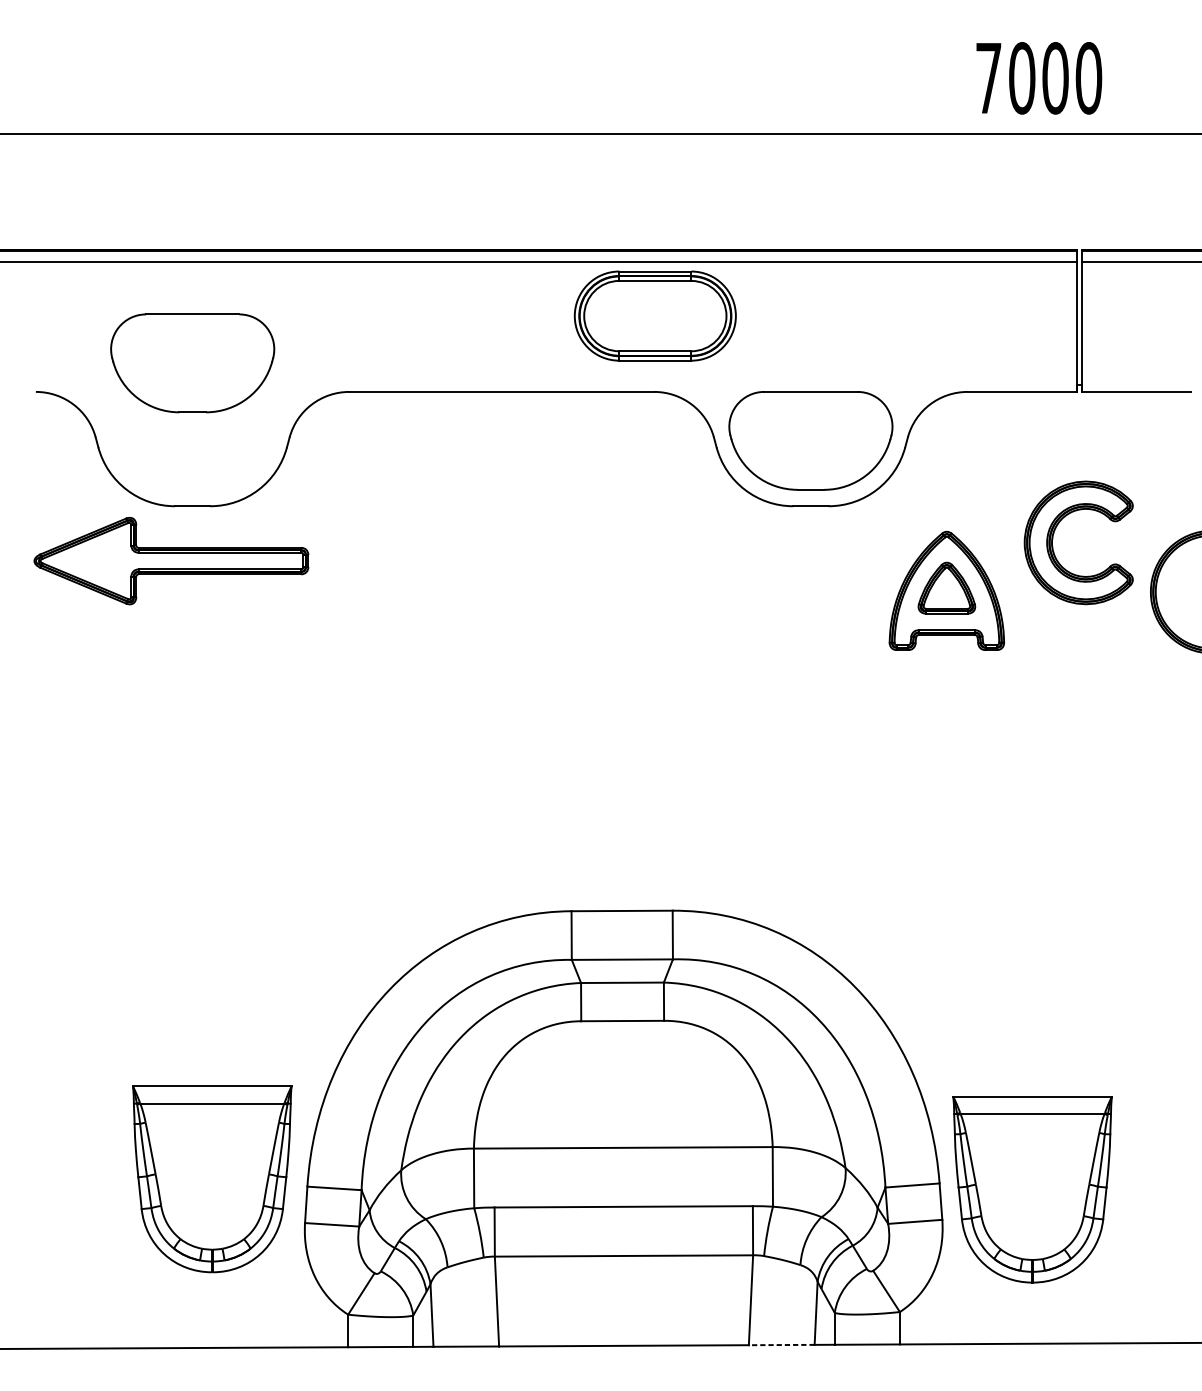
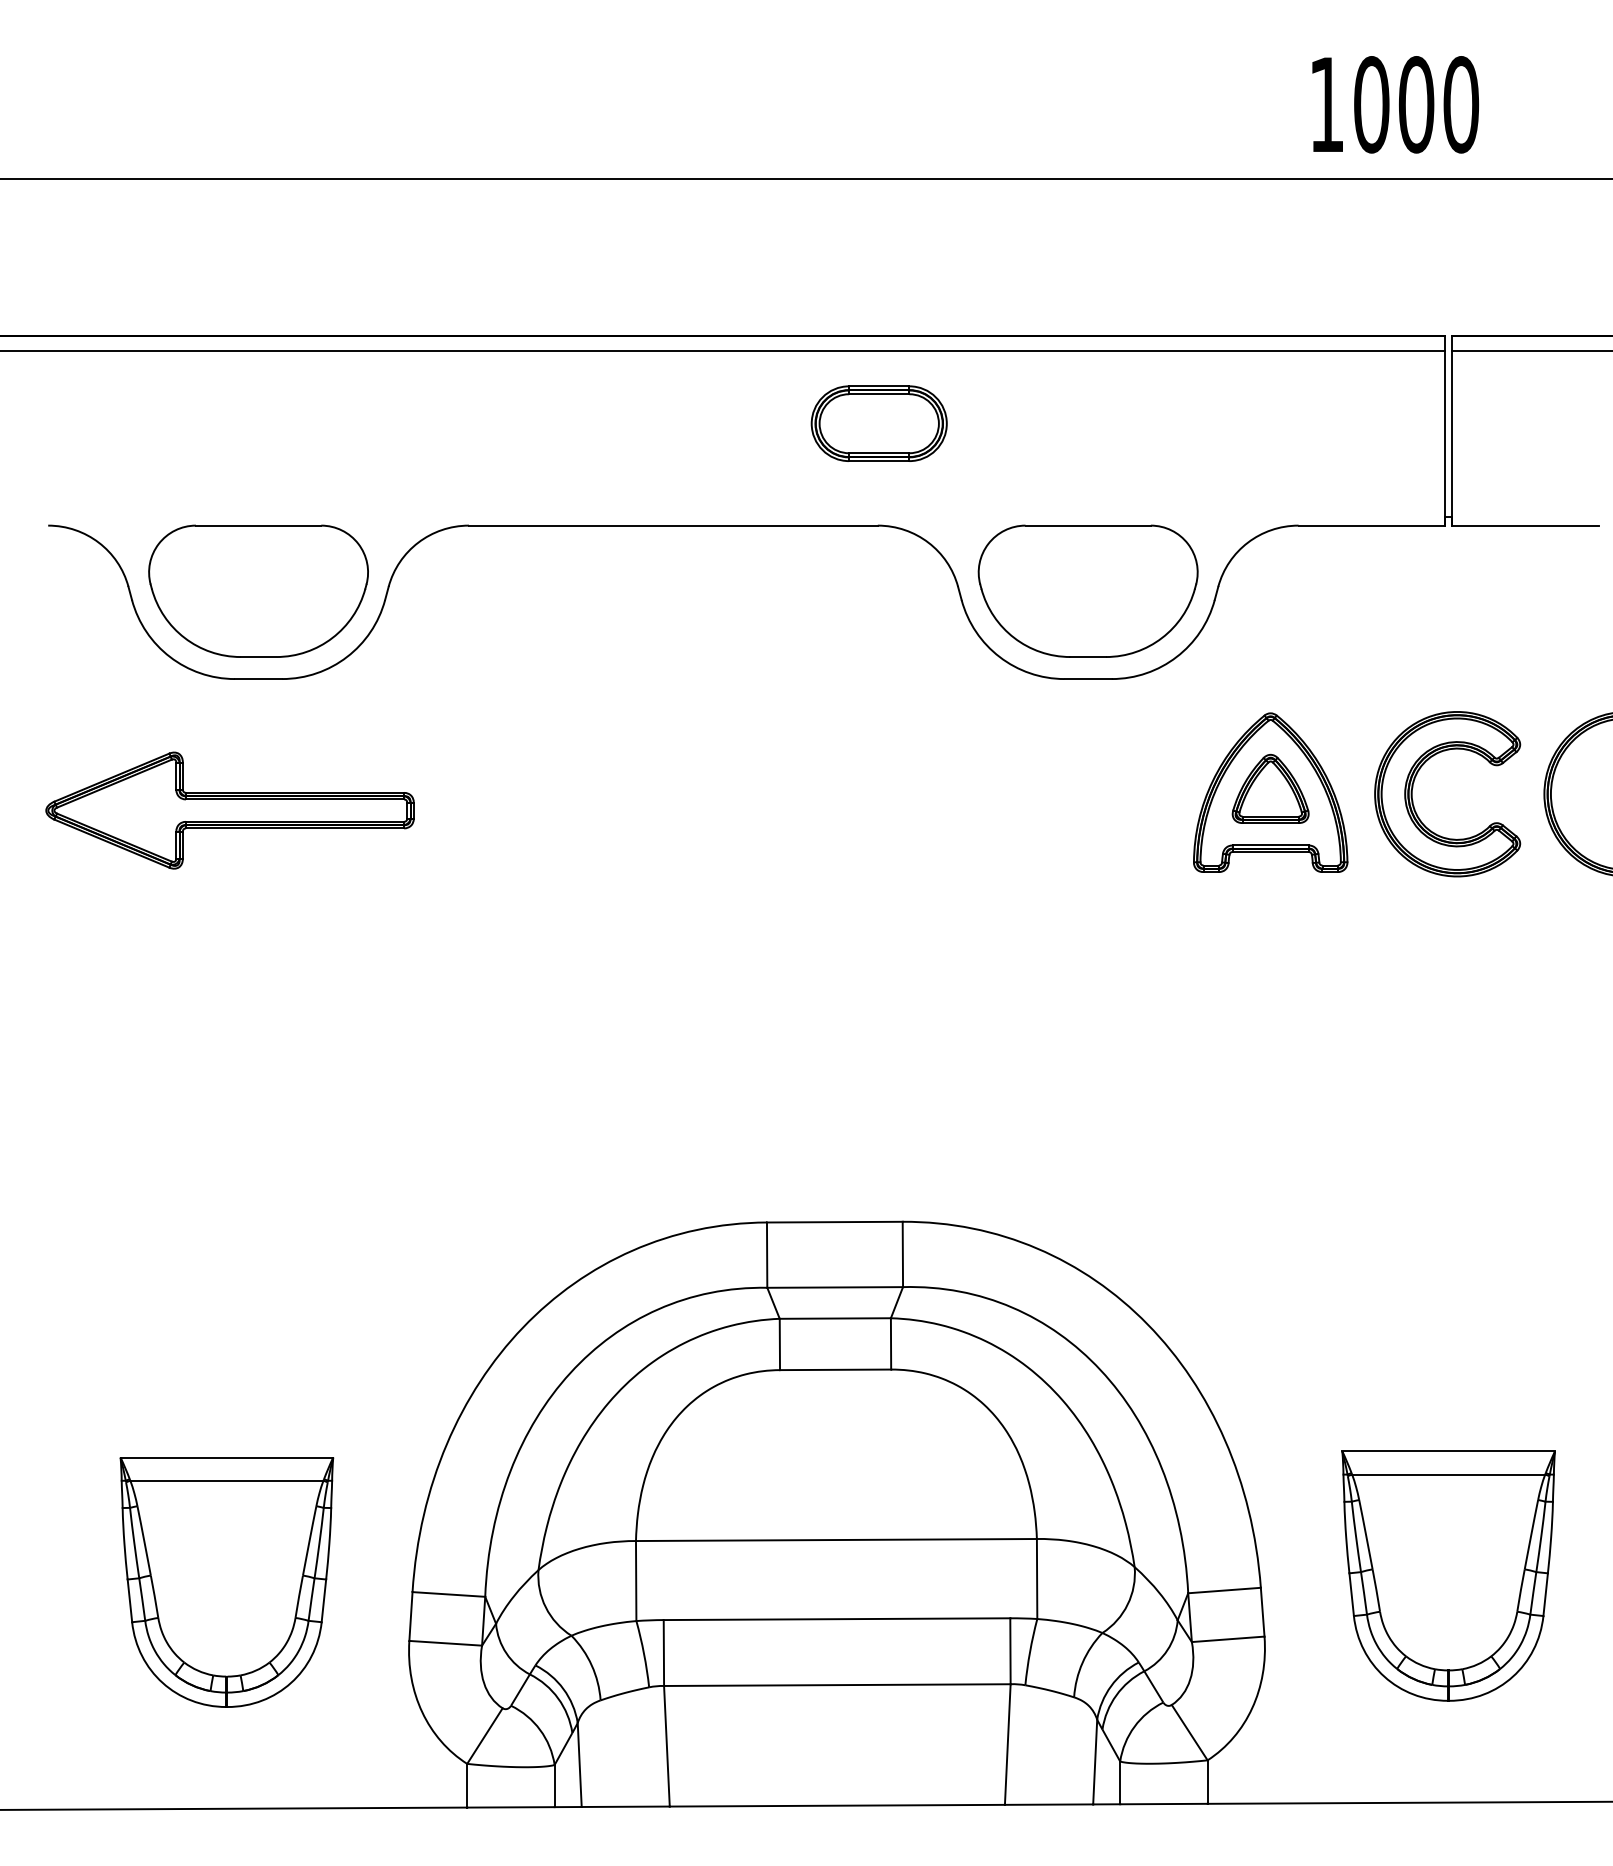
text: (988, 78) -> (1326, 104), 7000 -> 1000
part: (654, 315) -> (878, 423), size x0.62
part: (192, 362) -> (258, 590), moved
part: (1053, 547) -> (1413, 800), moved
part: (171, 560) -> (229, 810), moved
part: (212, 1179) -> (226, 1582), moved
part: (1032, 1189) -> (1448, 1575), moved
line: (781, 1344) -> (1048, 1804), dashed -> solid

